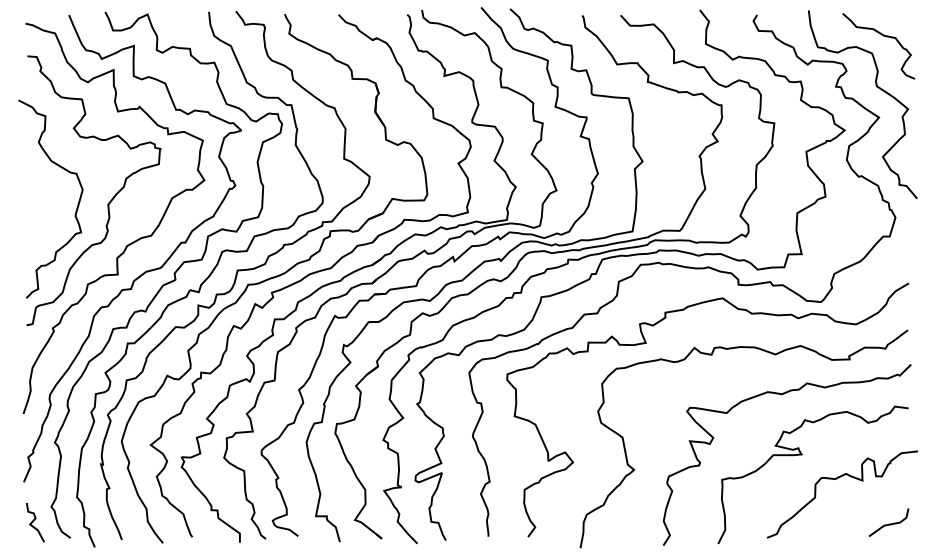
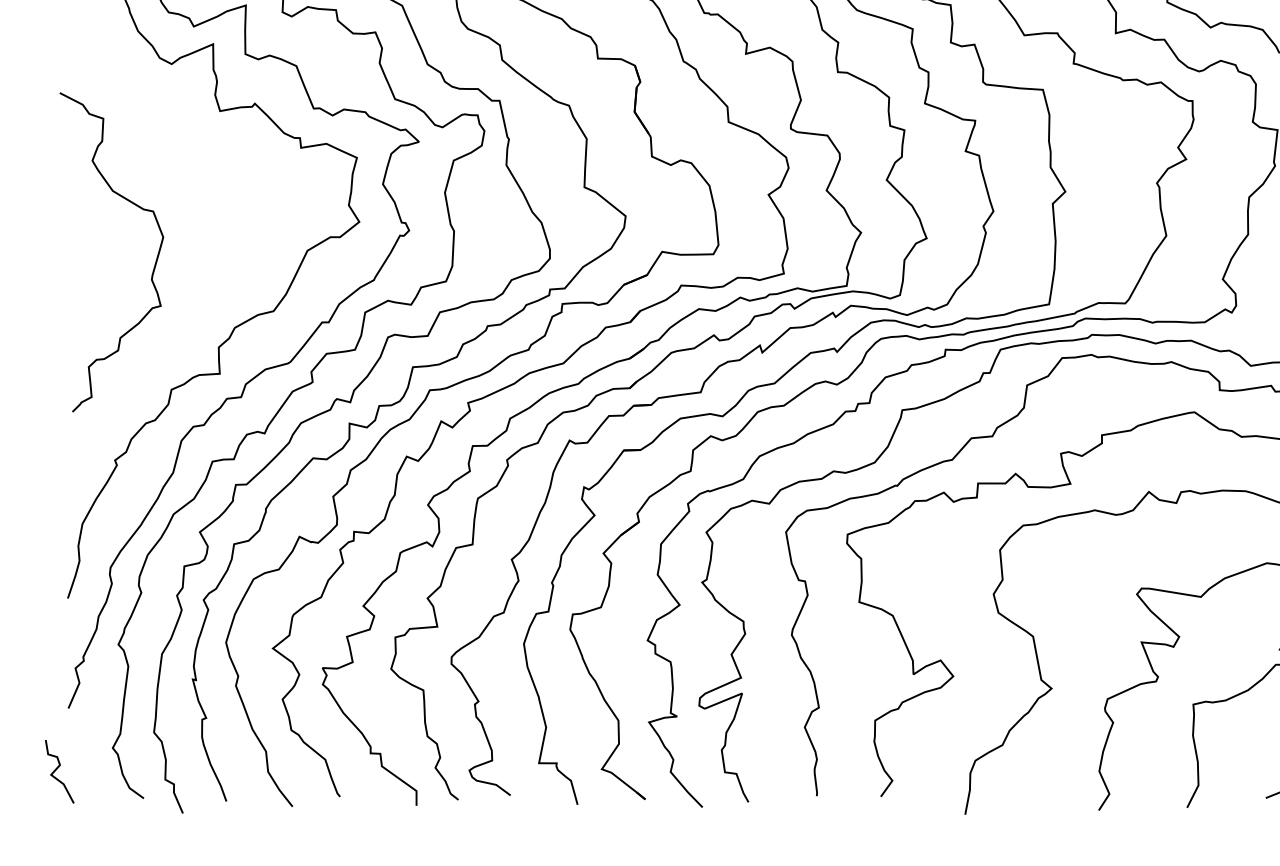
curve: (108, 202) -> (204, 257), removed
curve: (34, 521) -> (58, 770), moved

